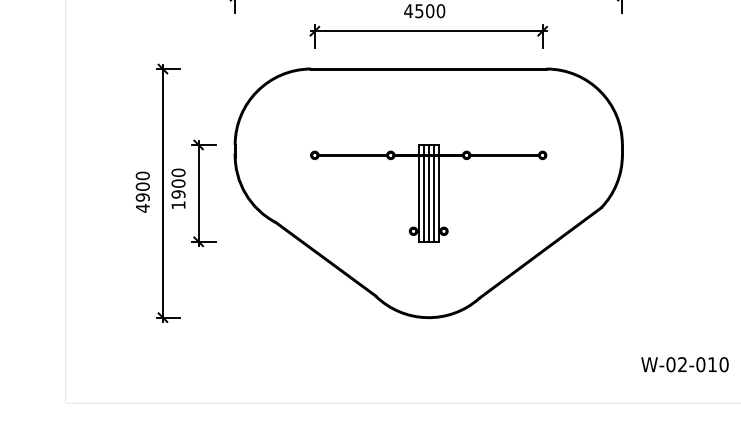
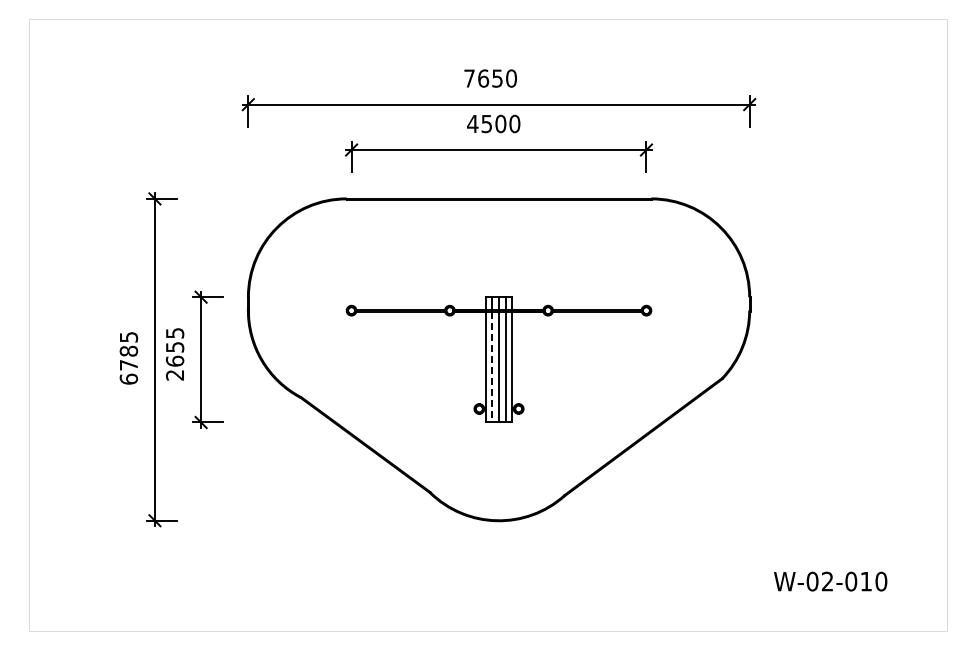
text: (178, 188) -> (175, 353), 1900 -> 2655
text: (142, 192) -> (128, 358), 4900 -> 6785
line: (423, 199) -> (492, 367), solid -> dashed

